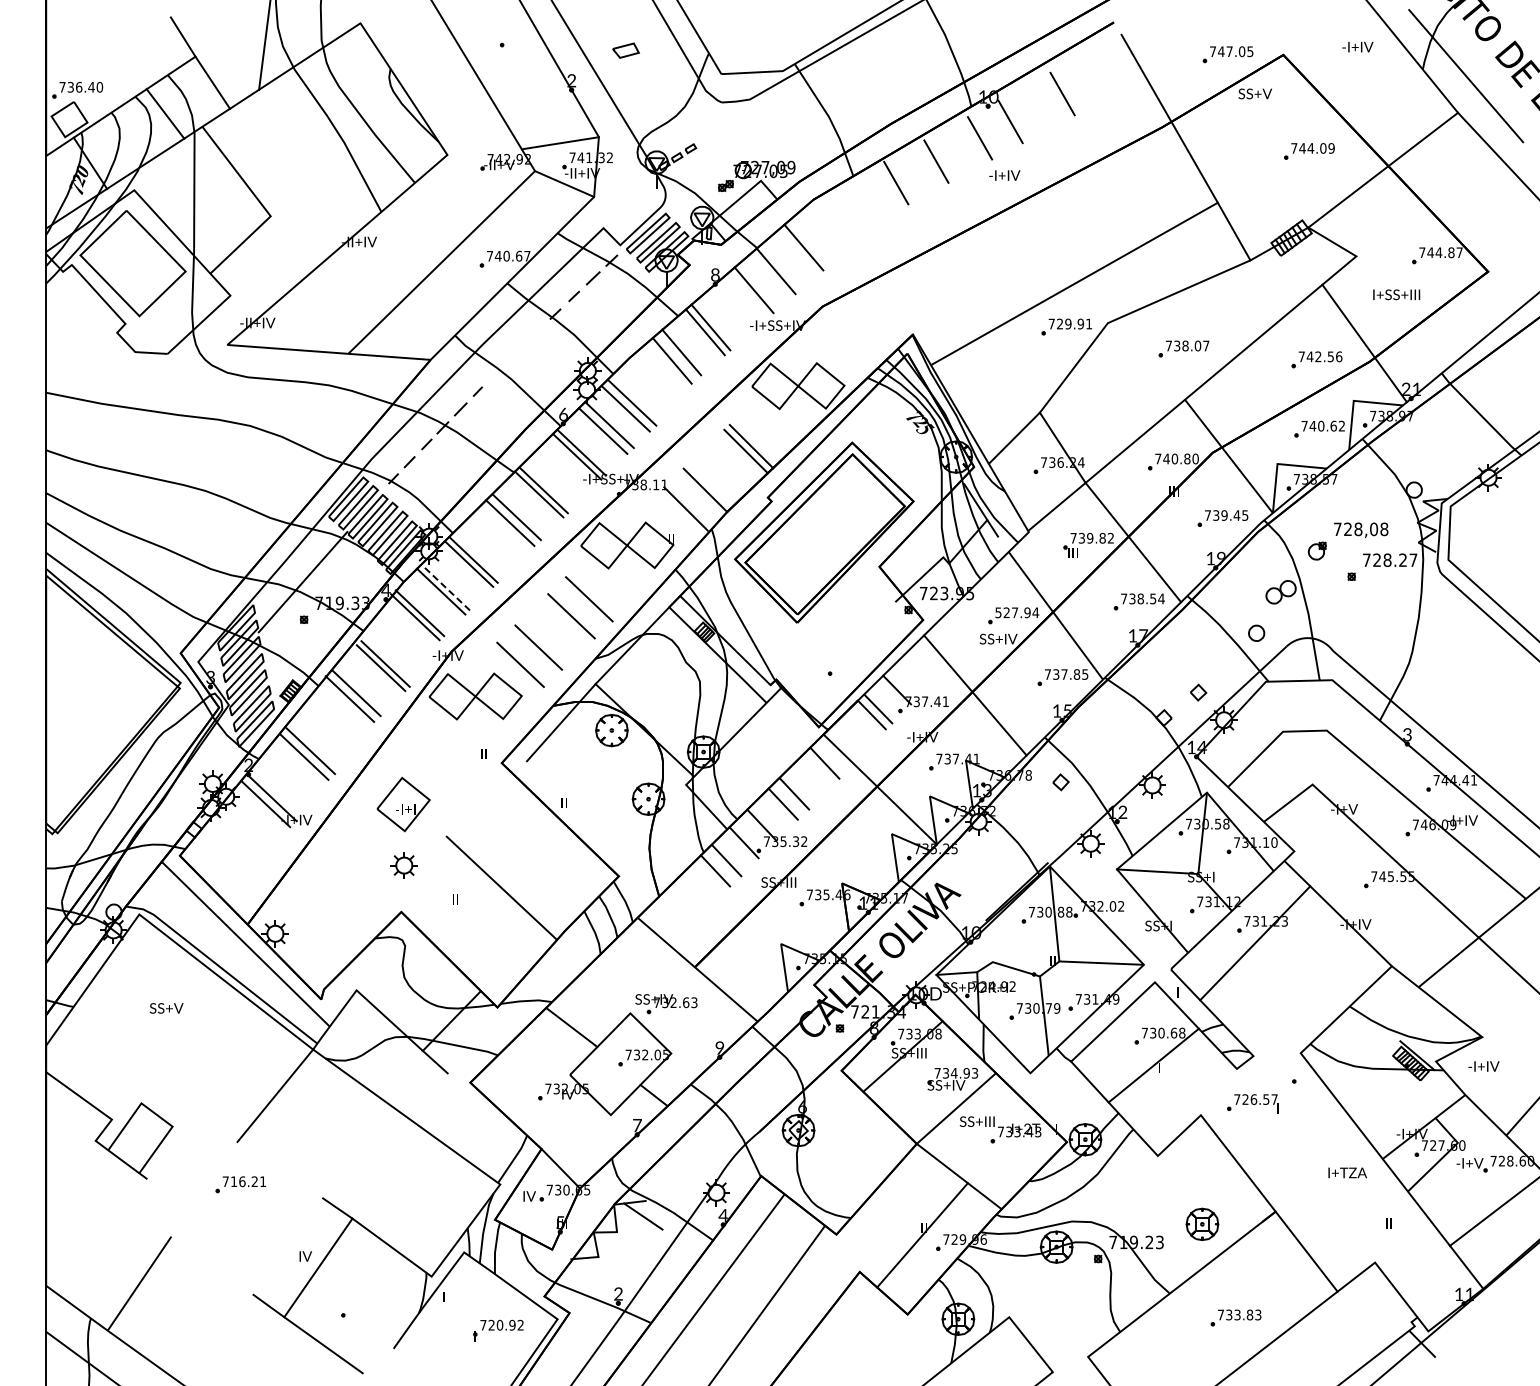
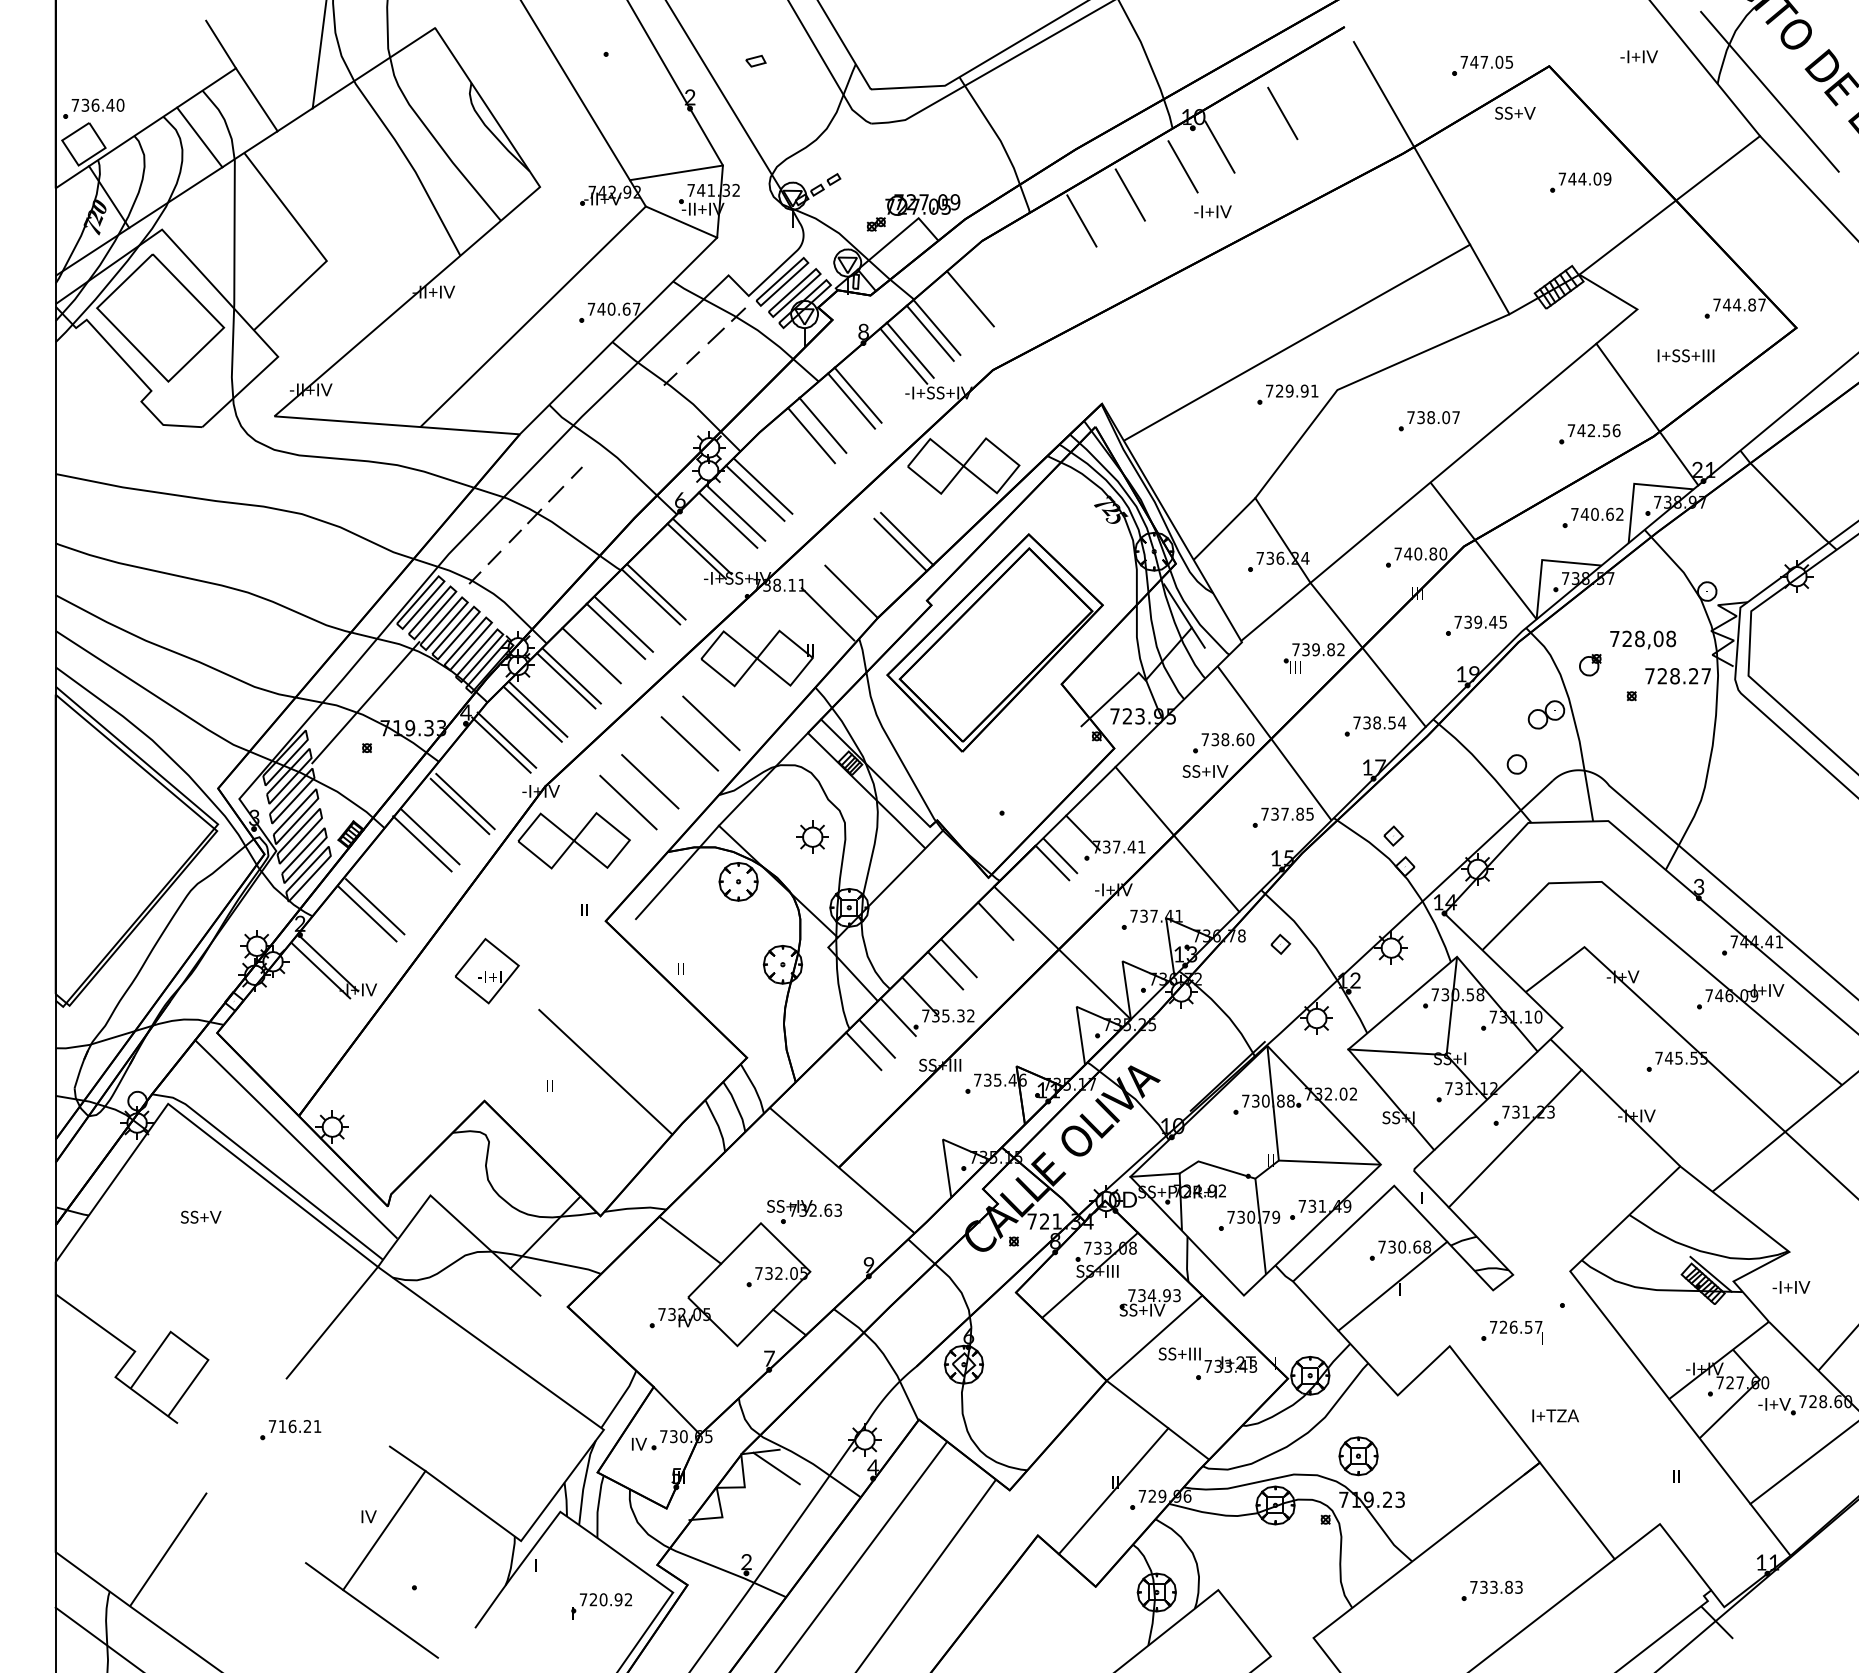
part: (626, 50) -> (756, 60), size x0.62
line: (770, 276) -> (930, 333), added
line: (748, 294) -> (903, 355), added
line: (489, 543) -> (590, 656), added
line: (445, 587) -> (537, 709), dashed -> solid
text: (1017, 612) -> (1228, 739), 527.94 -> 738.60
part: (1198, 692) -> (1393, 835), moved
part: (403, 865) -> (811, 837), moved
text: (1347, 1172) -> (1555, 1415), moved
part: (1202, 1223) -> (1358, 1455), moved

